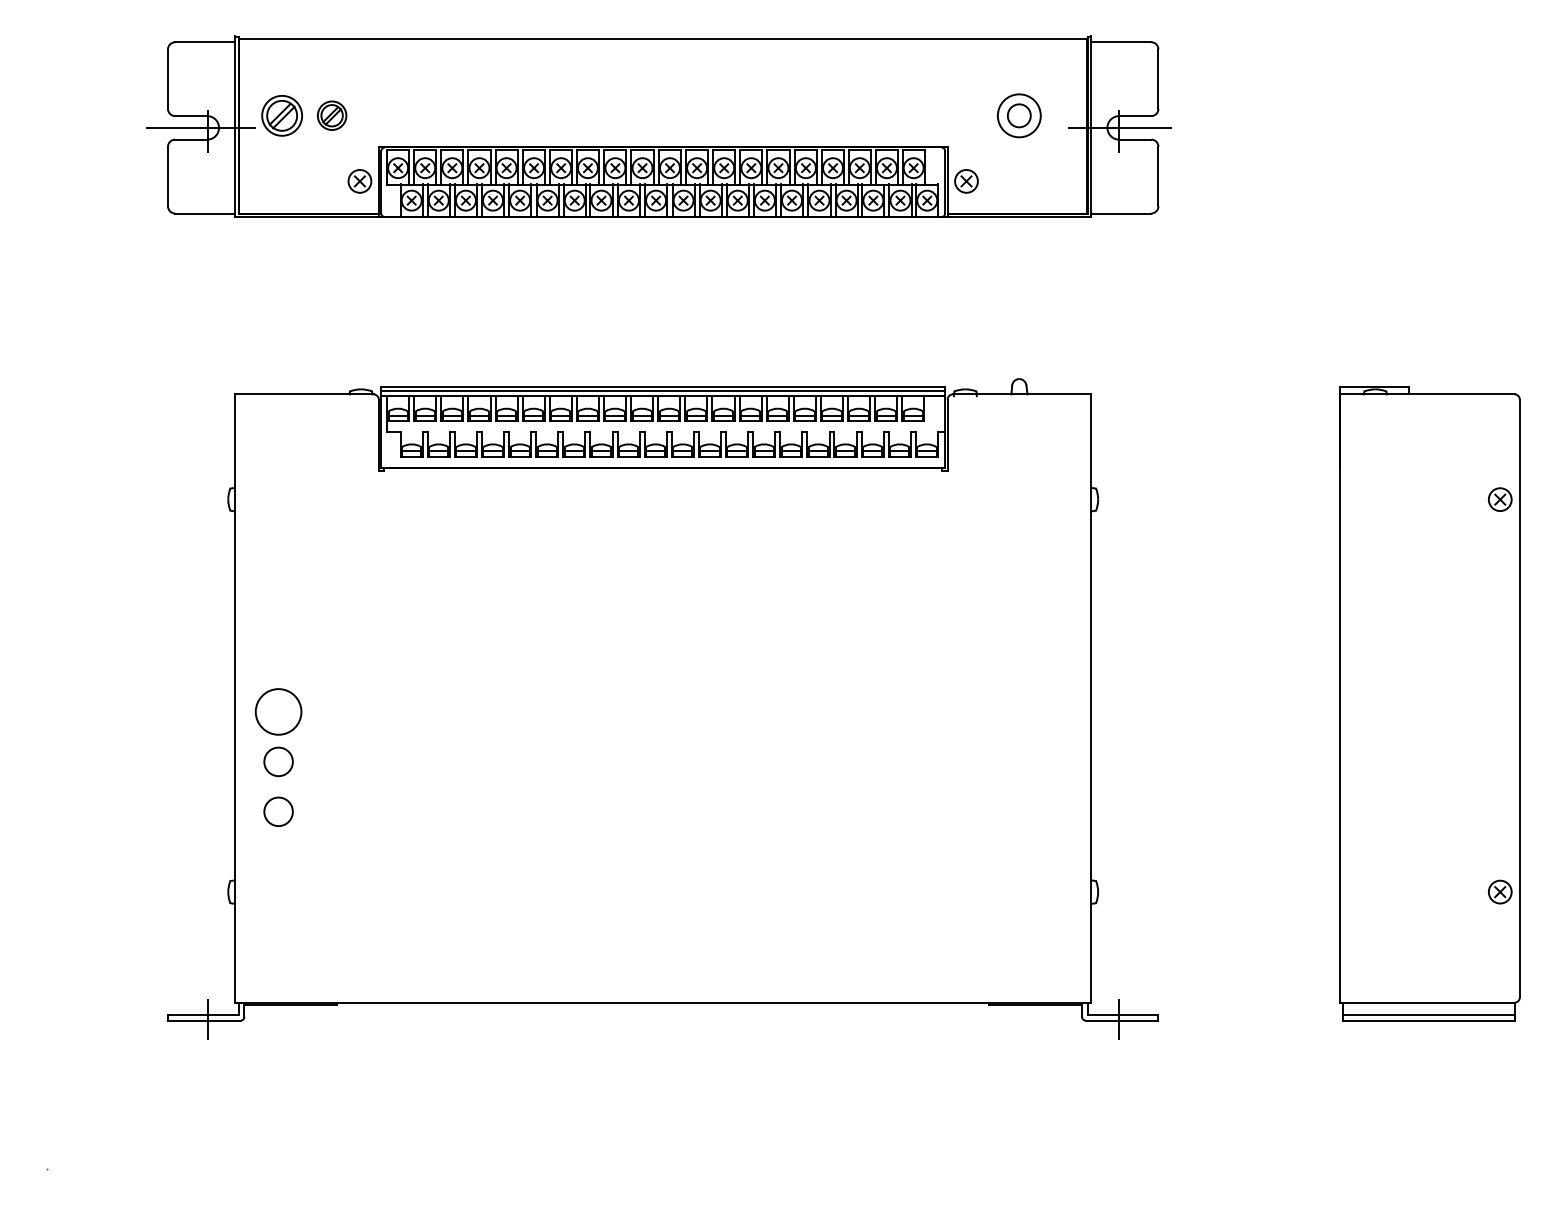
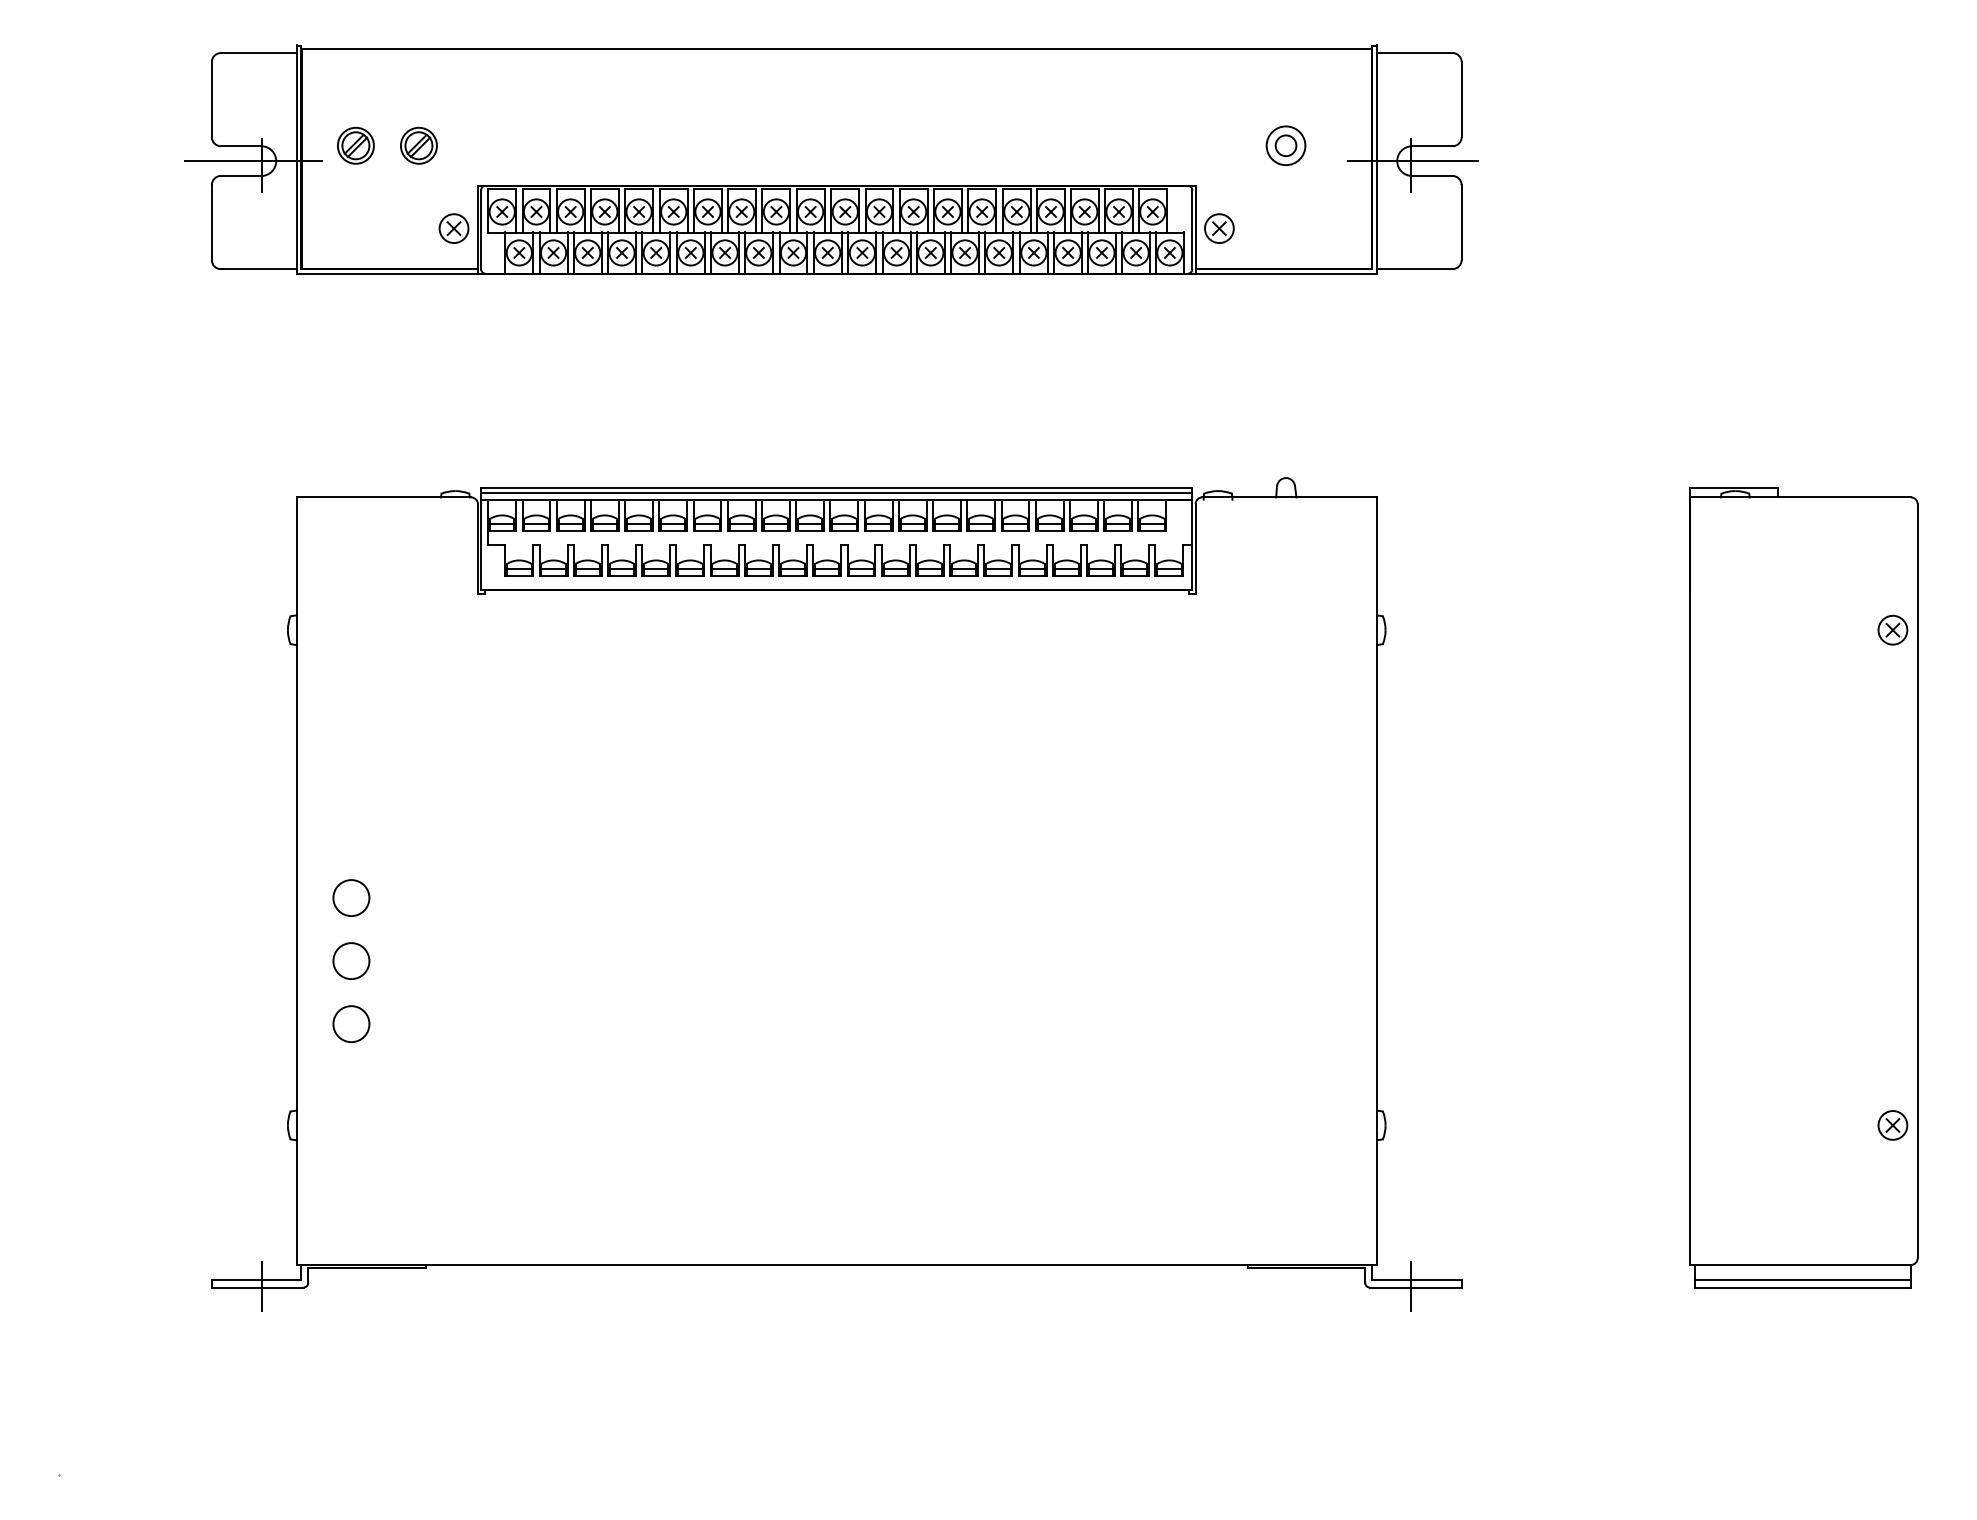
part: (281, 115) -> (355, 145), size x0.71
part: (1018, 115) -> (1285, 145), size x0.71
circle: (278, 712) -> (351, 898), size x0.62

